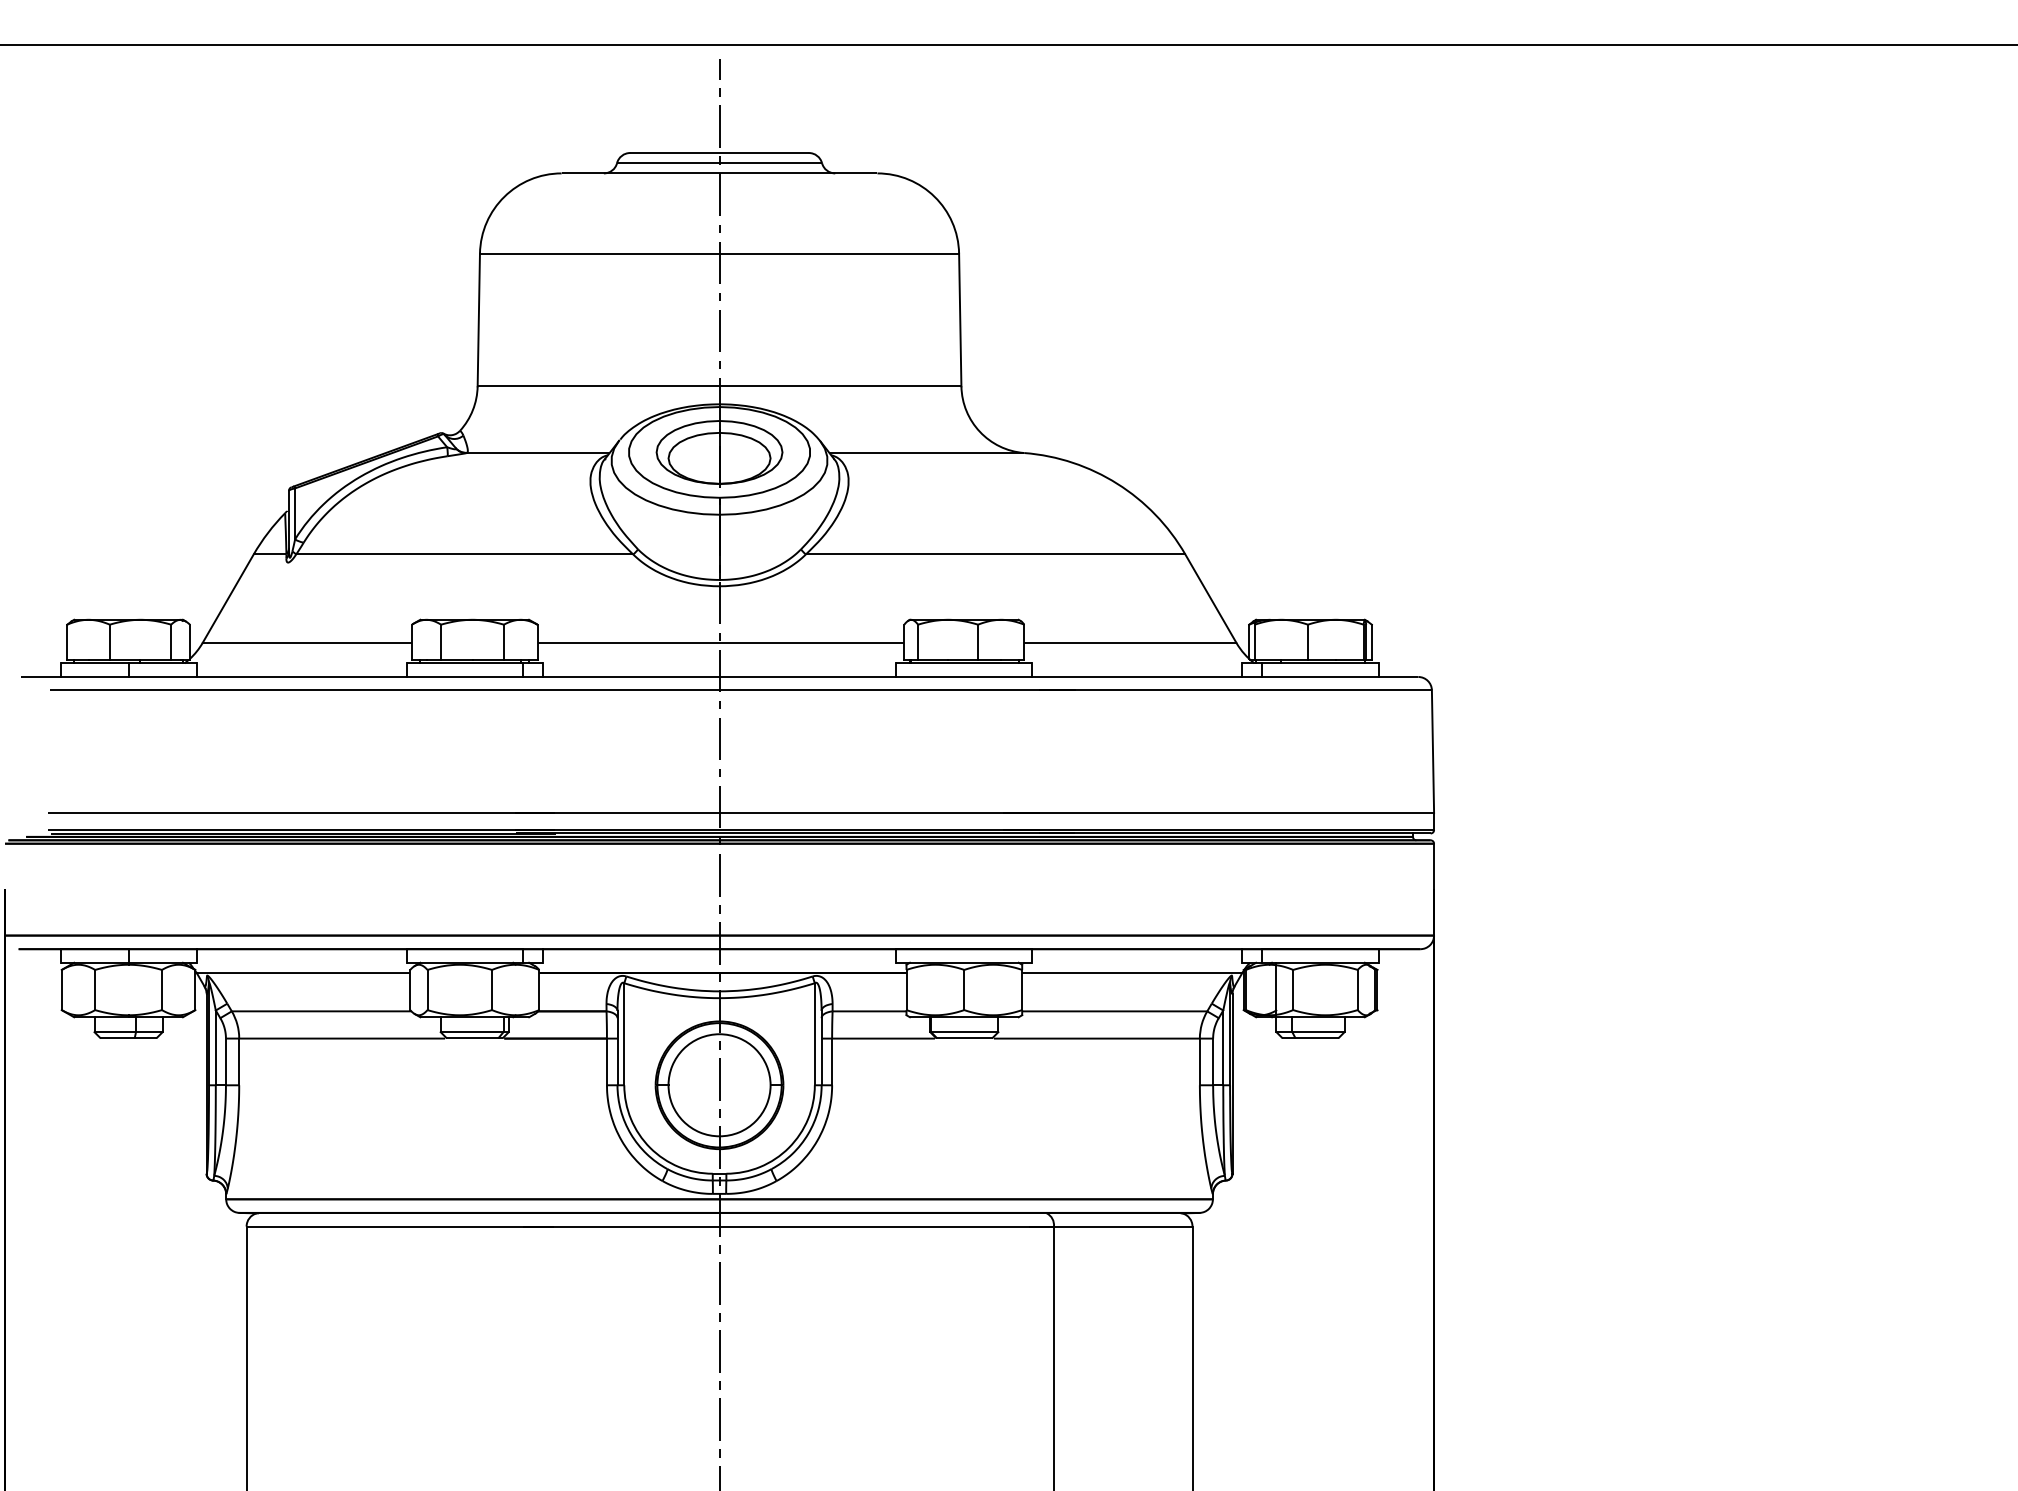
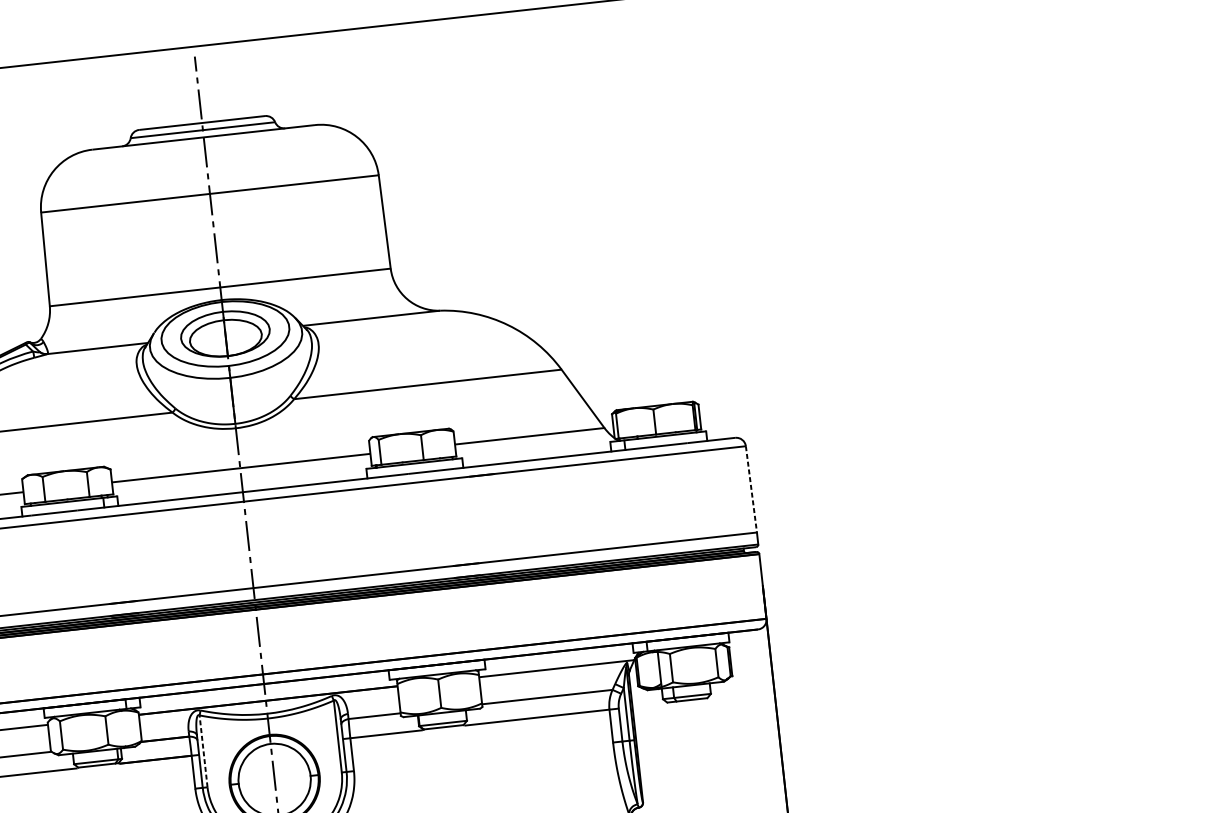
line: (1433, 752) -> (751, 489), solid -> dashed
line: (624, 1033) -> (203, 750), solid -> dashed

